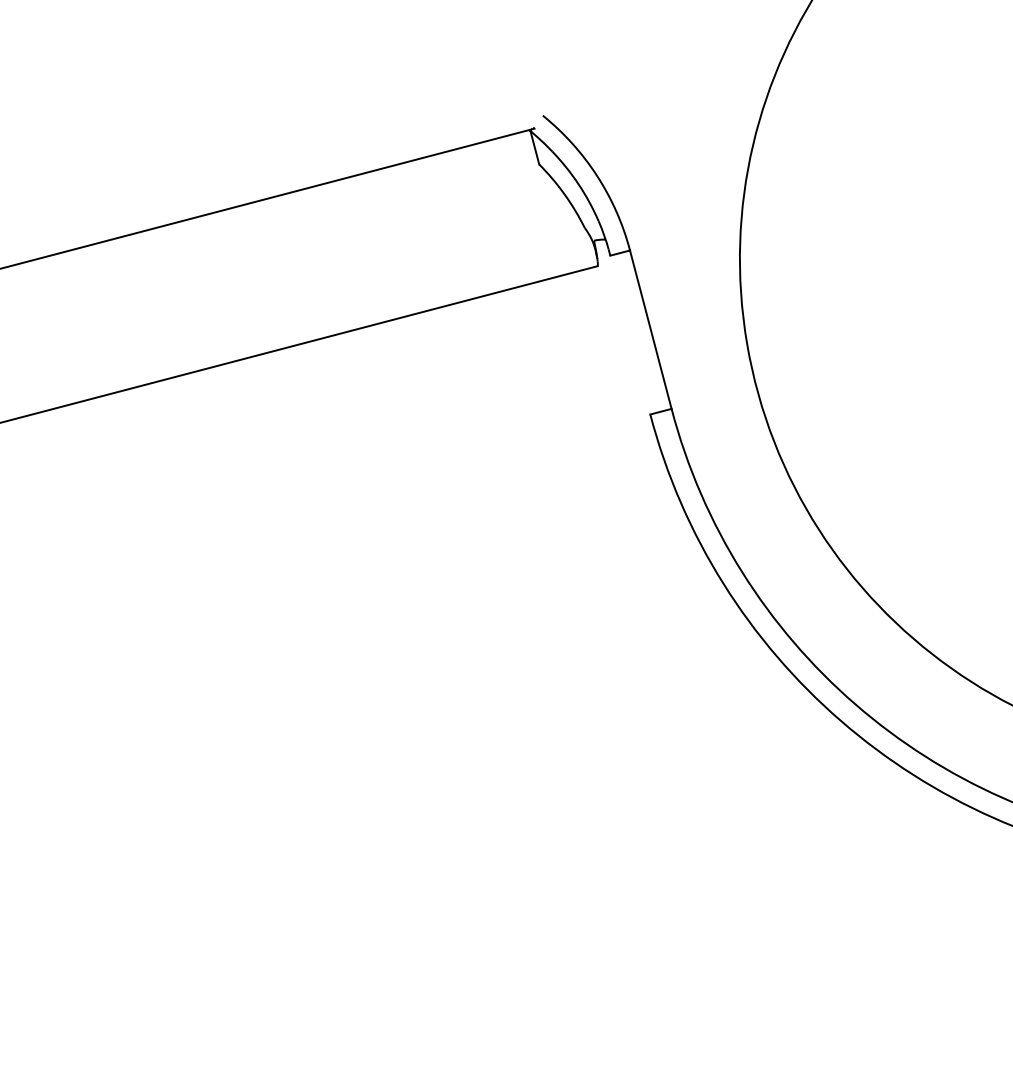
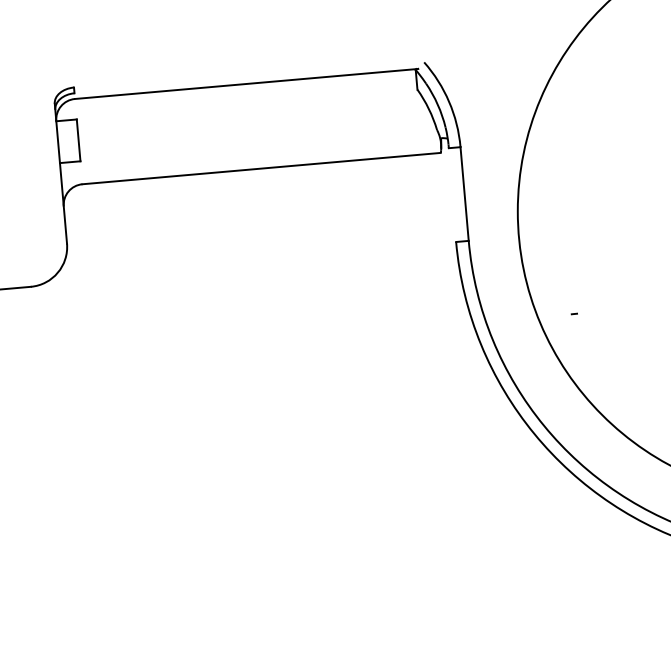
curve: (872, 502) -> (573, 313), added

